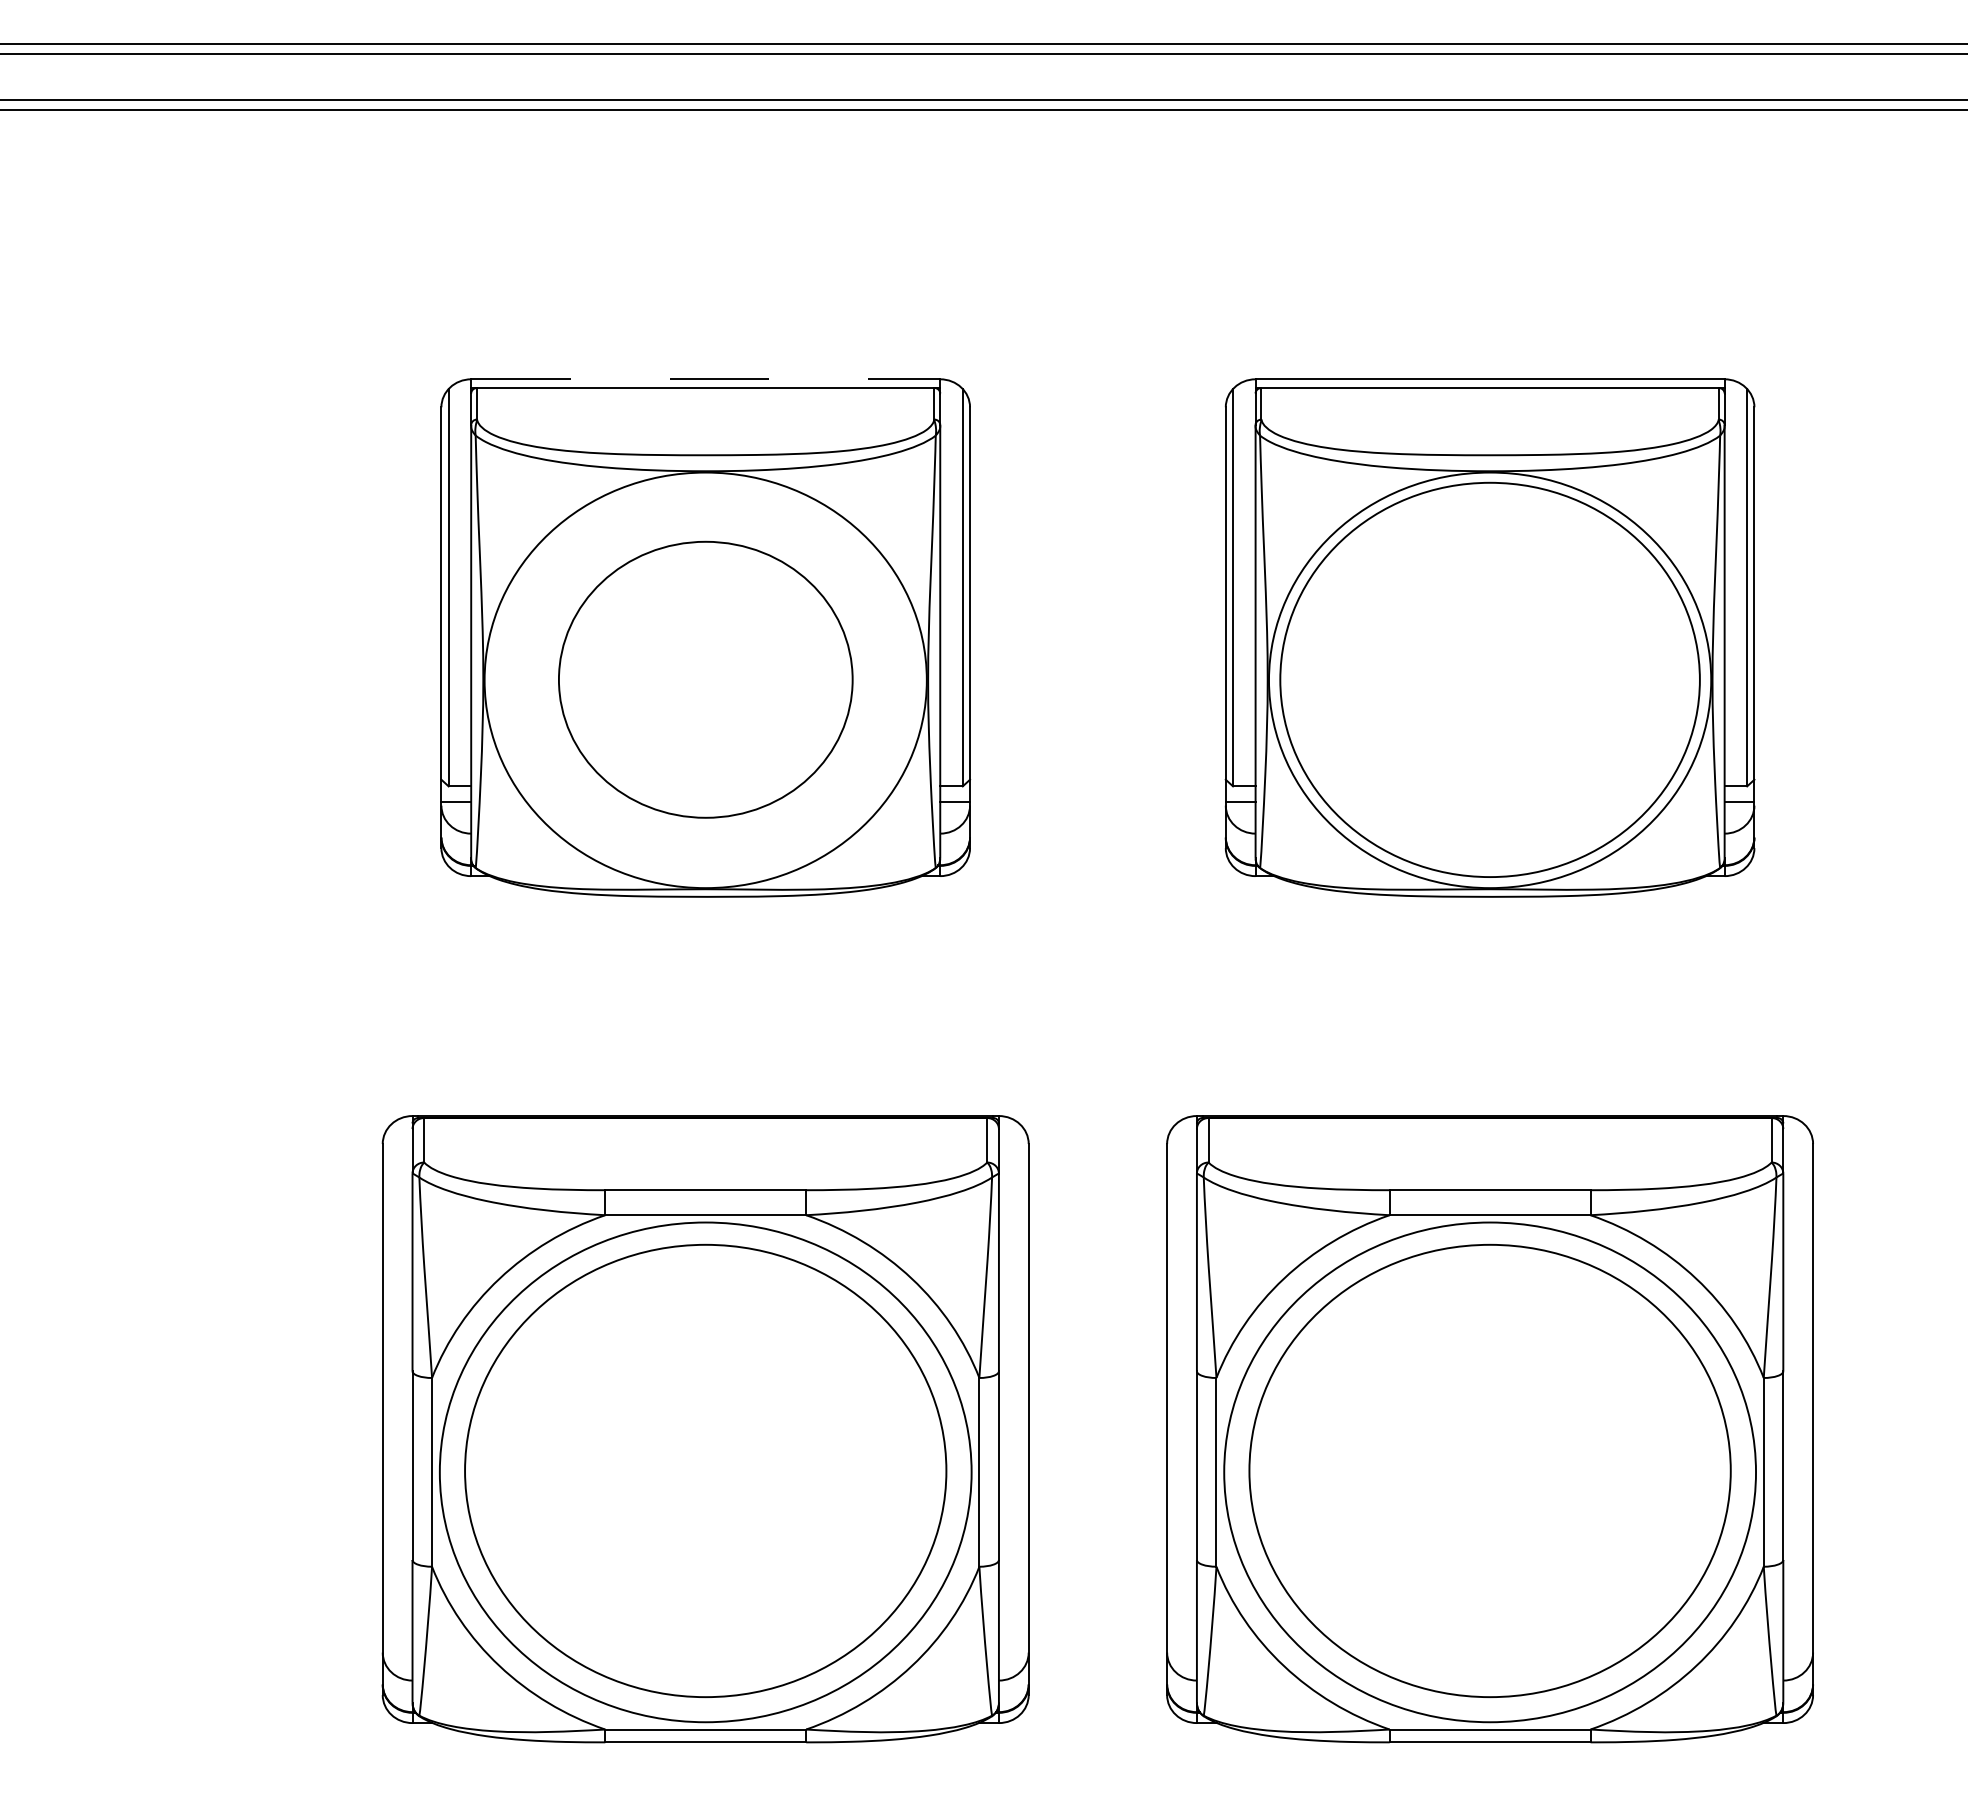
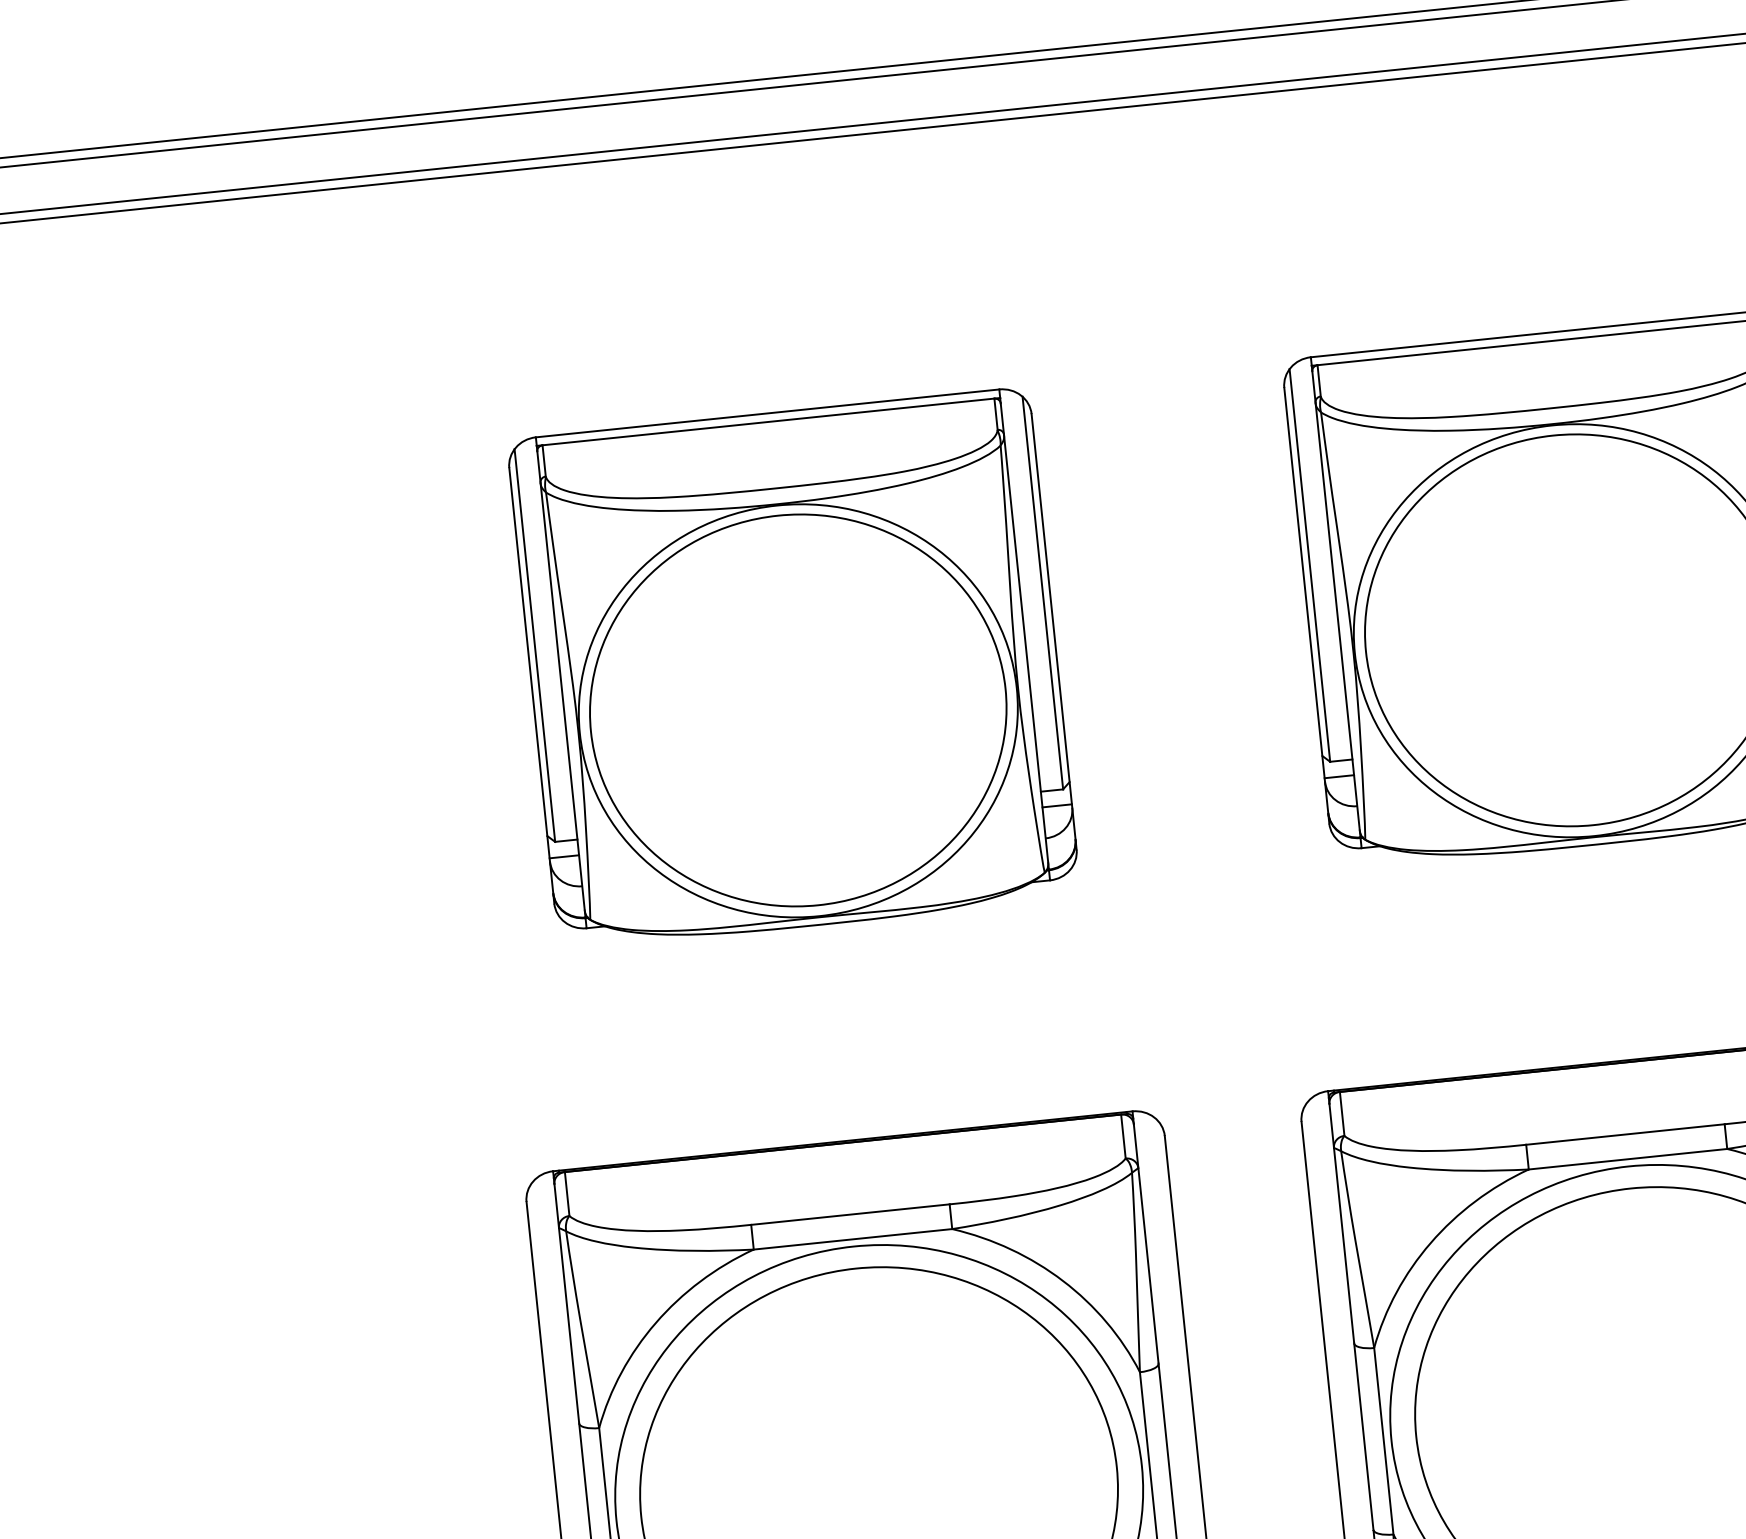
line: (705, 379) -> (767, 413), dashed -> solid
part: (705, 679) -> (798, 710), size x1.43

